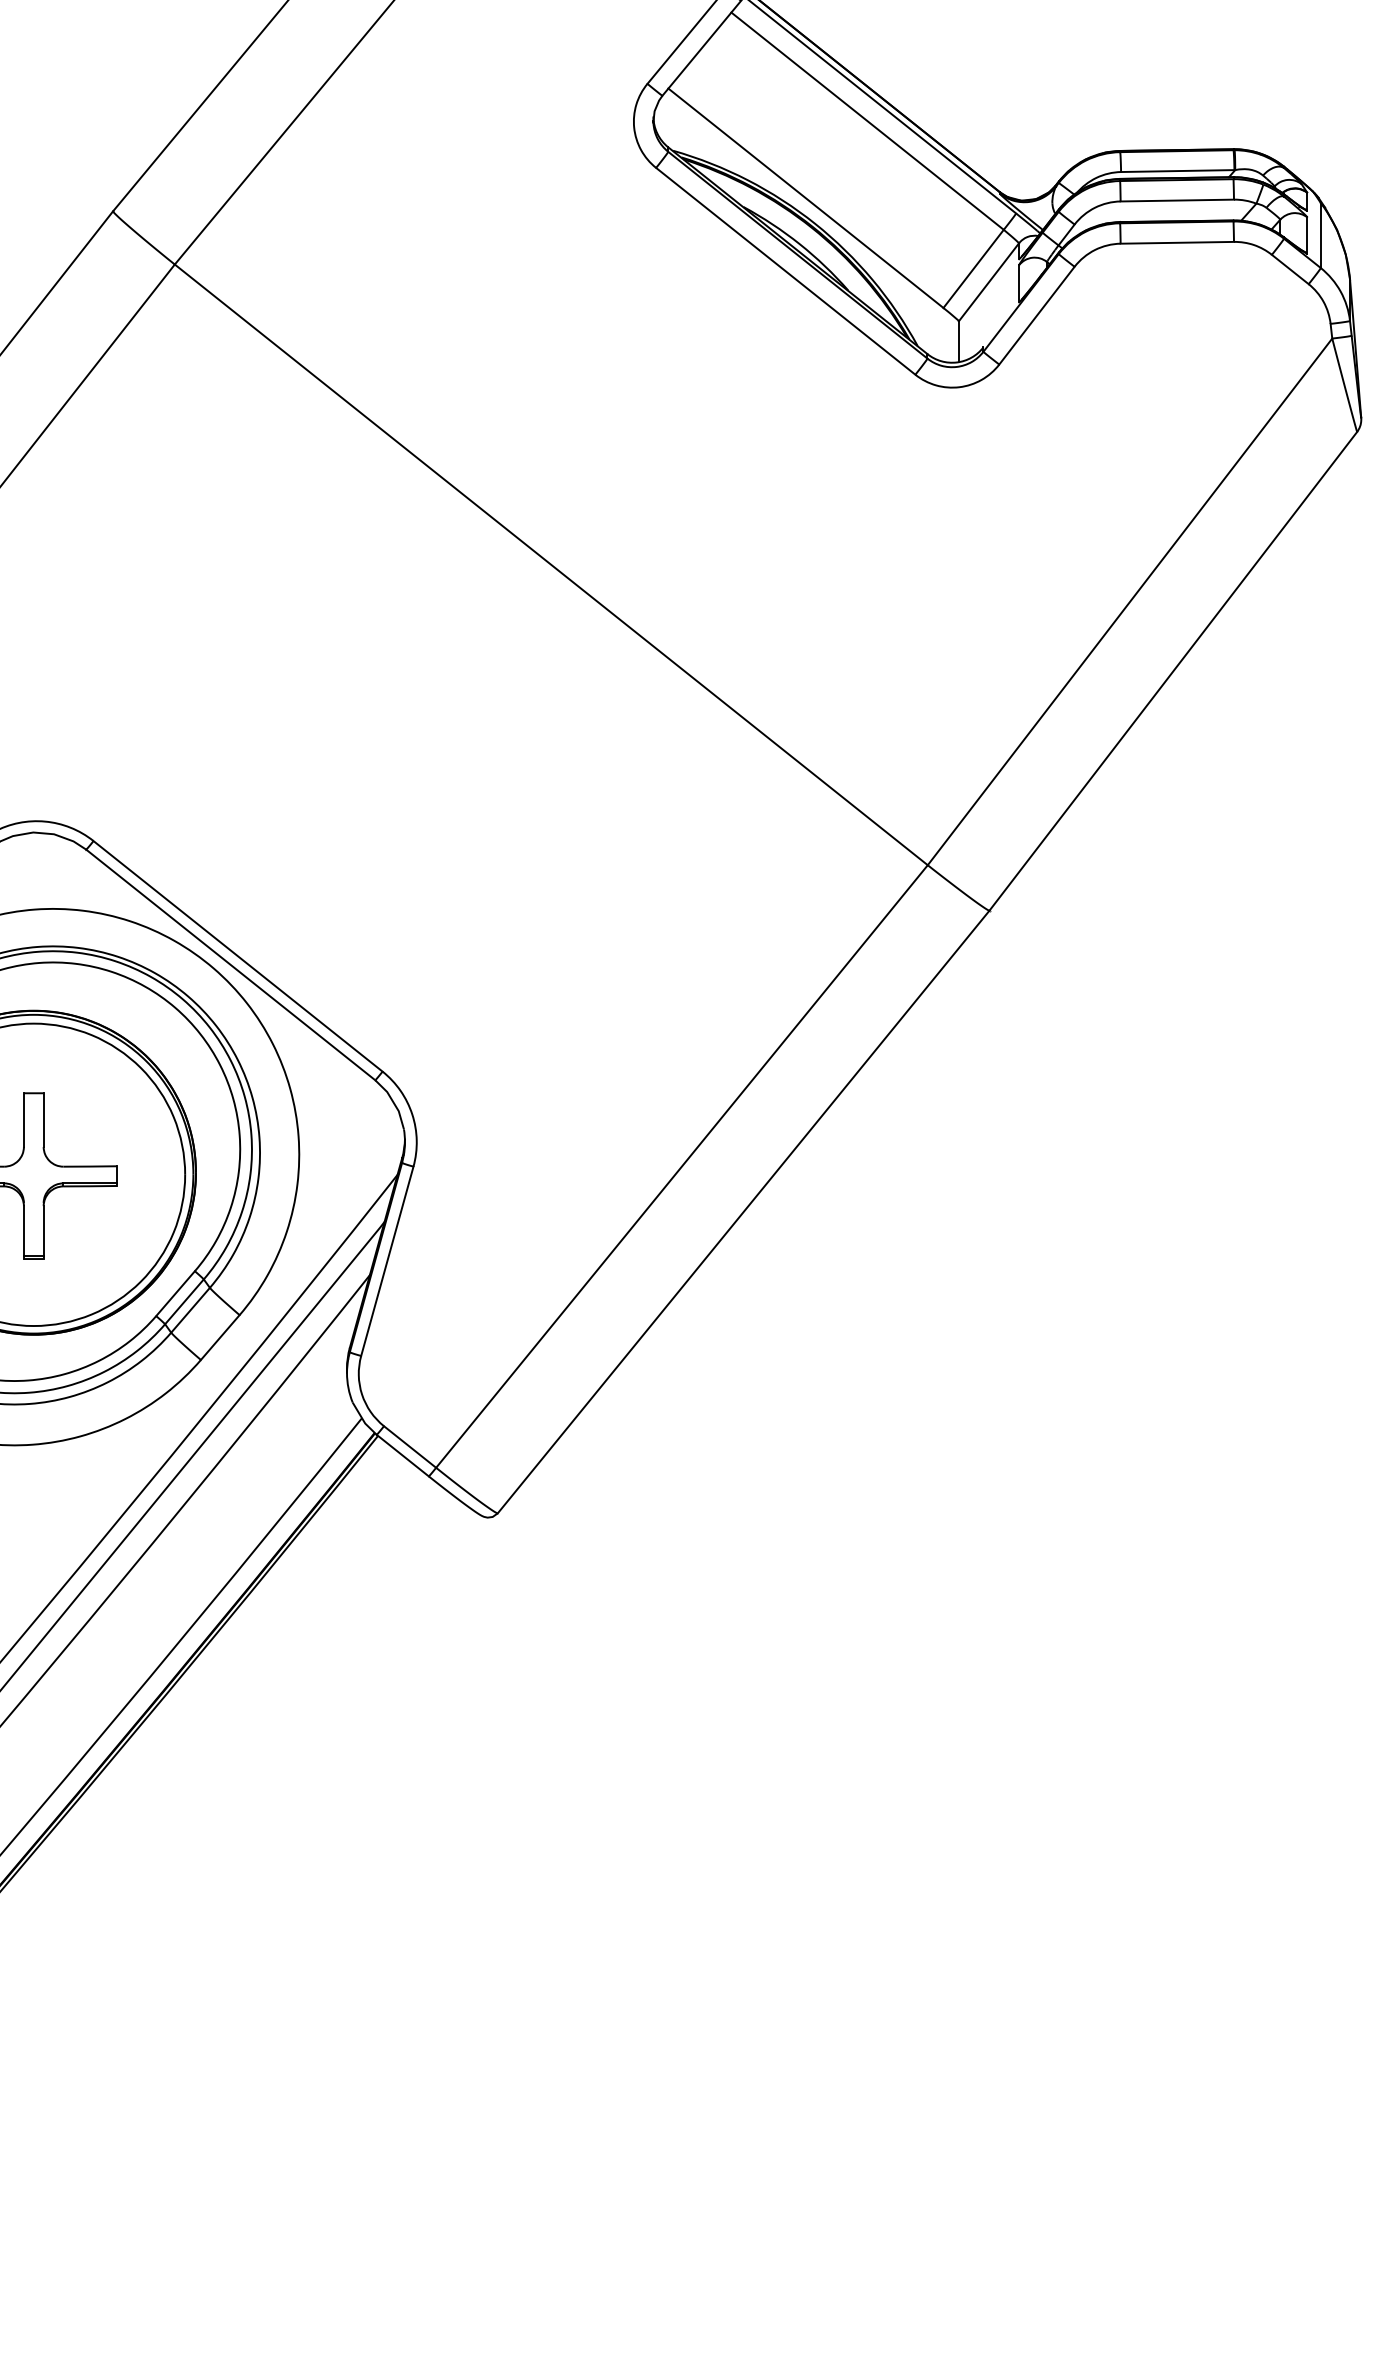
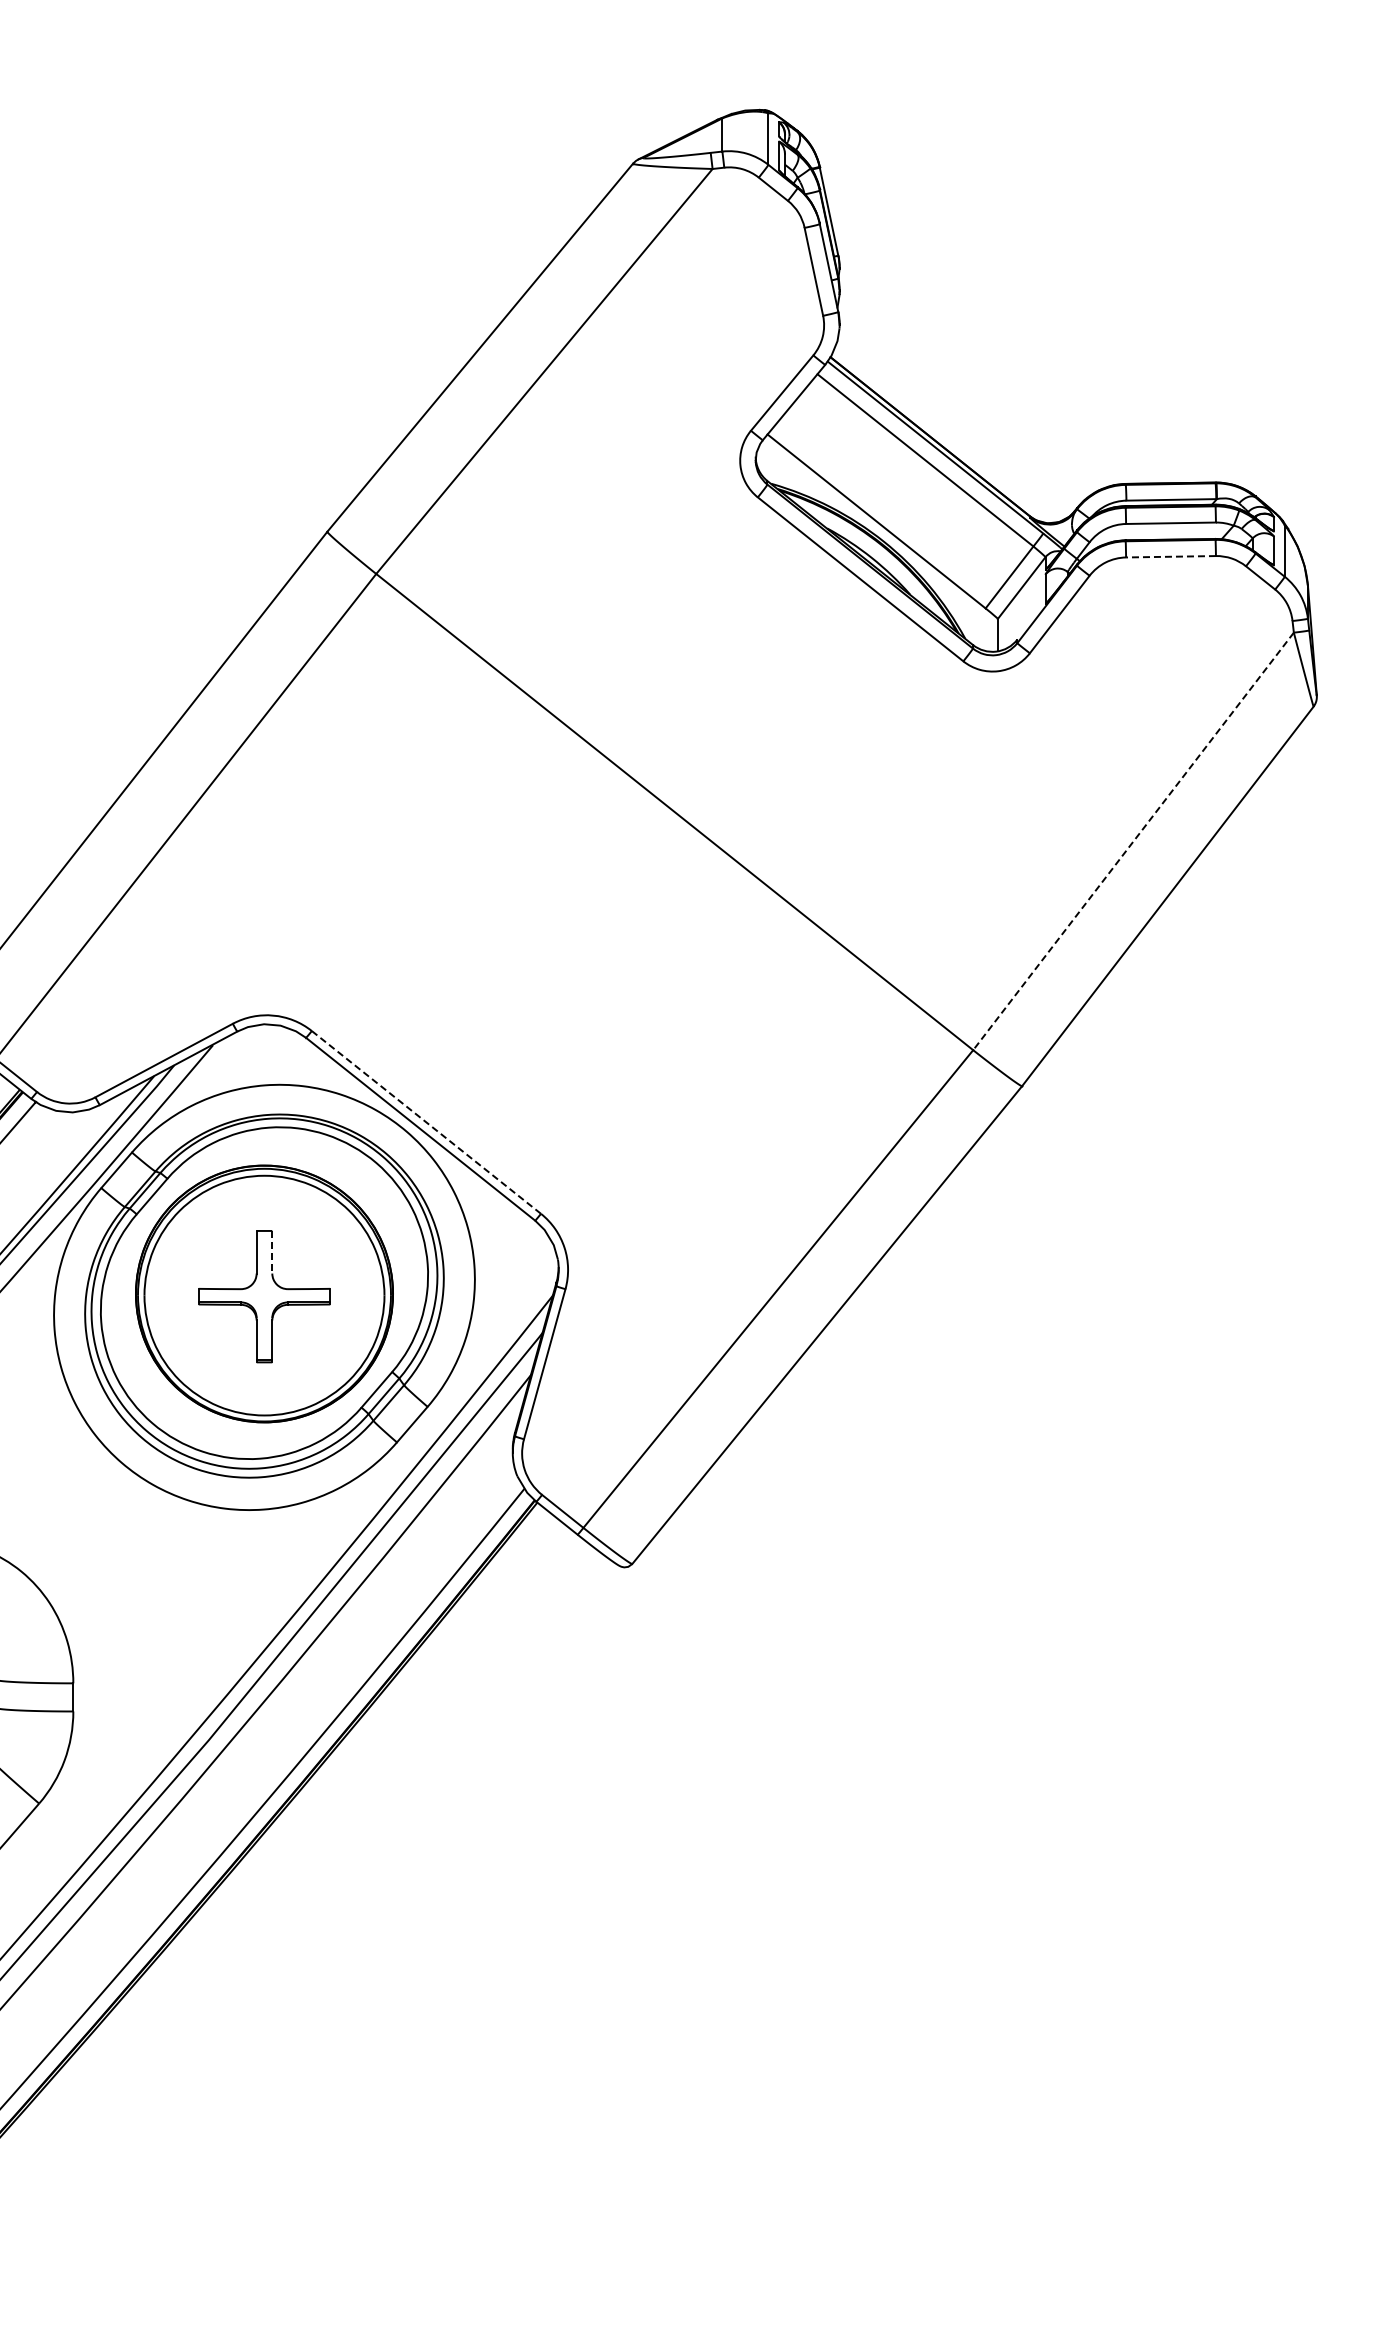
line: (1177, 242) -> (1171, 556), solid -> dashed
line: (1129, 601) -> (1133, 841), solid -> dashed
line: (238, 956) -> (426, 1122), solid -> dashed
line: (43, 1120) -> (272, 1252), solid -> dashed

